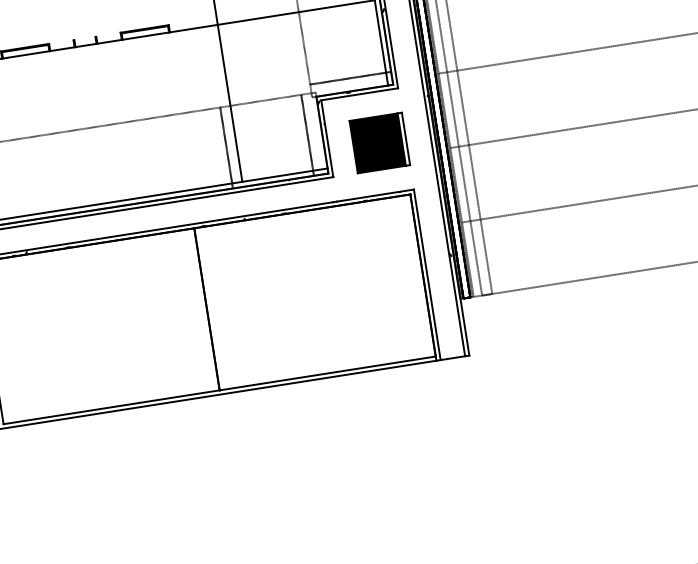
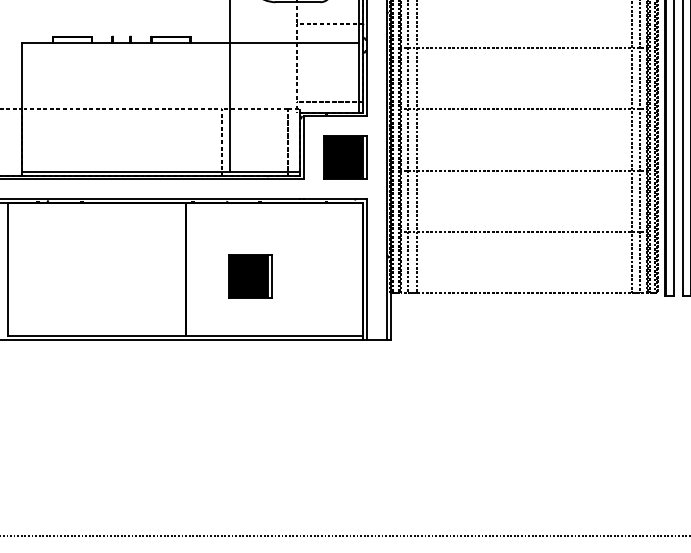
part: (287, 305) -> (250, 276), added

